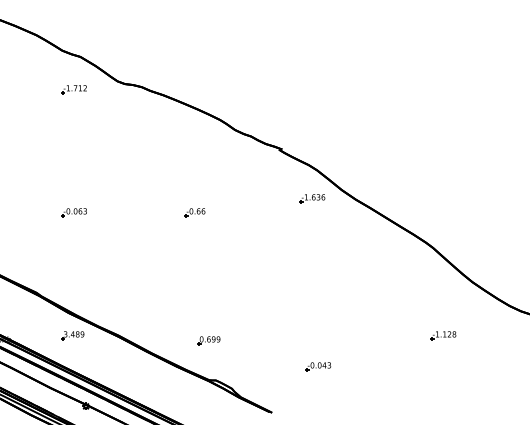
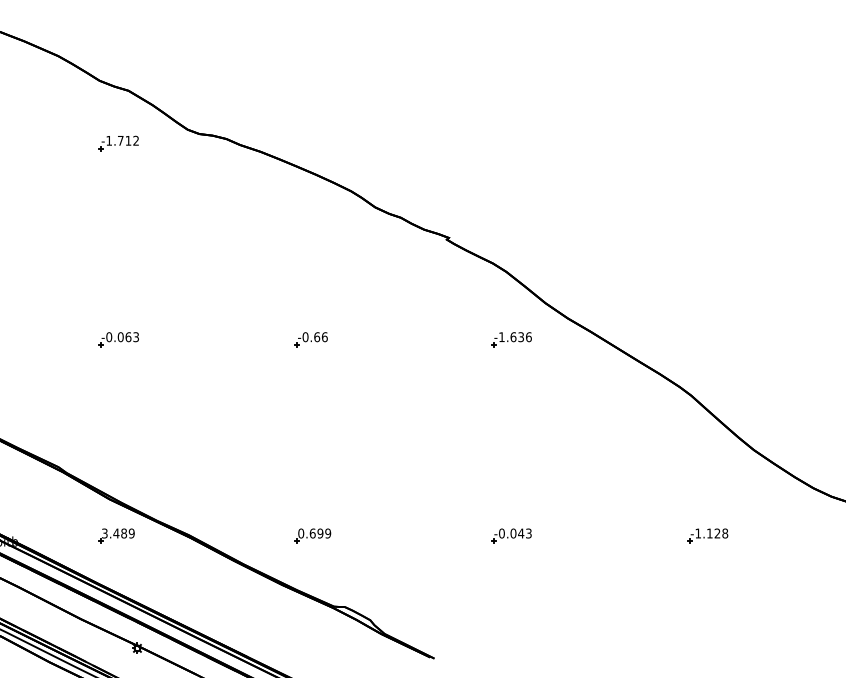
part: (312, 198) -> (511, 339), moved
part: (208, 340) -> (312, 535), moved
part: (318, 366) -> (511, 535), moved

